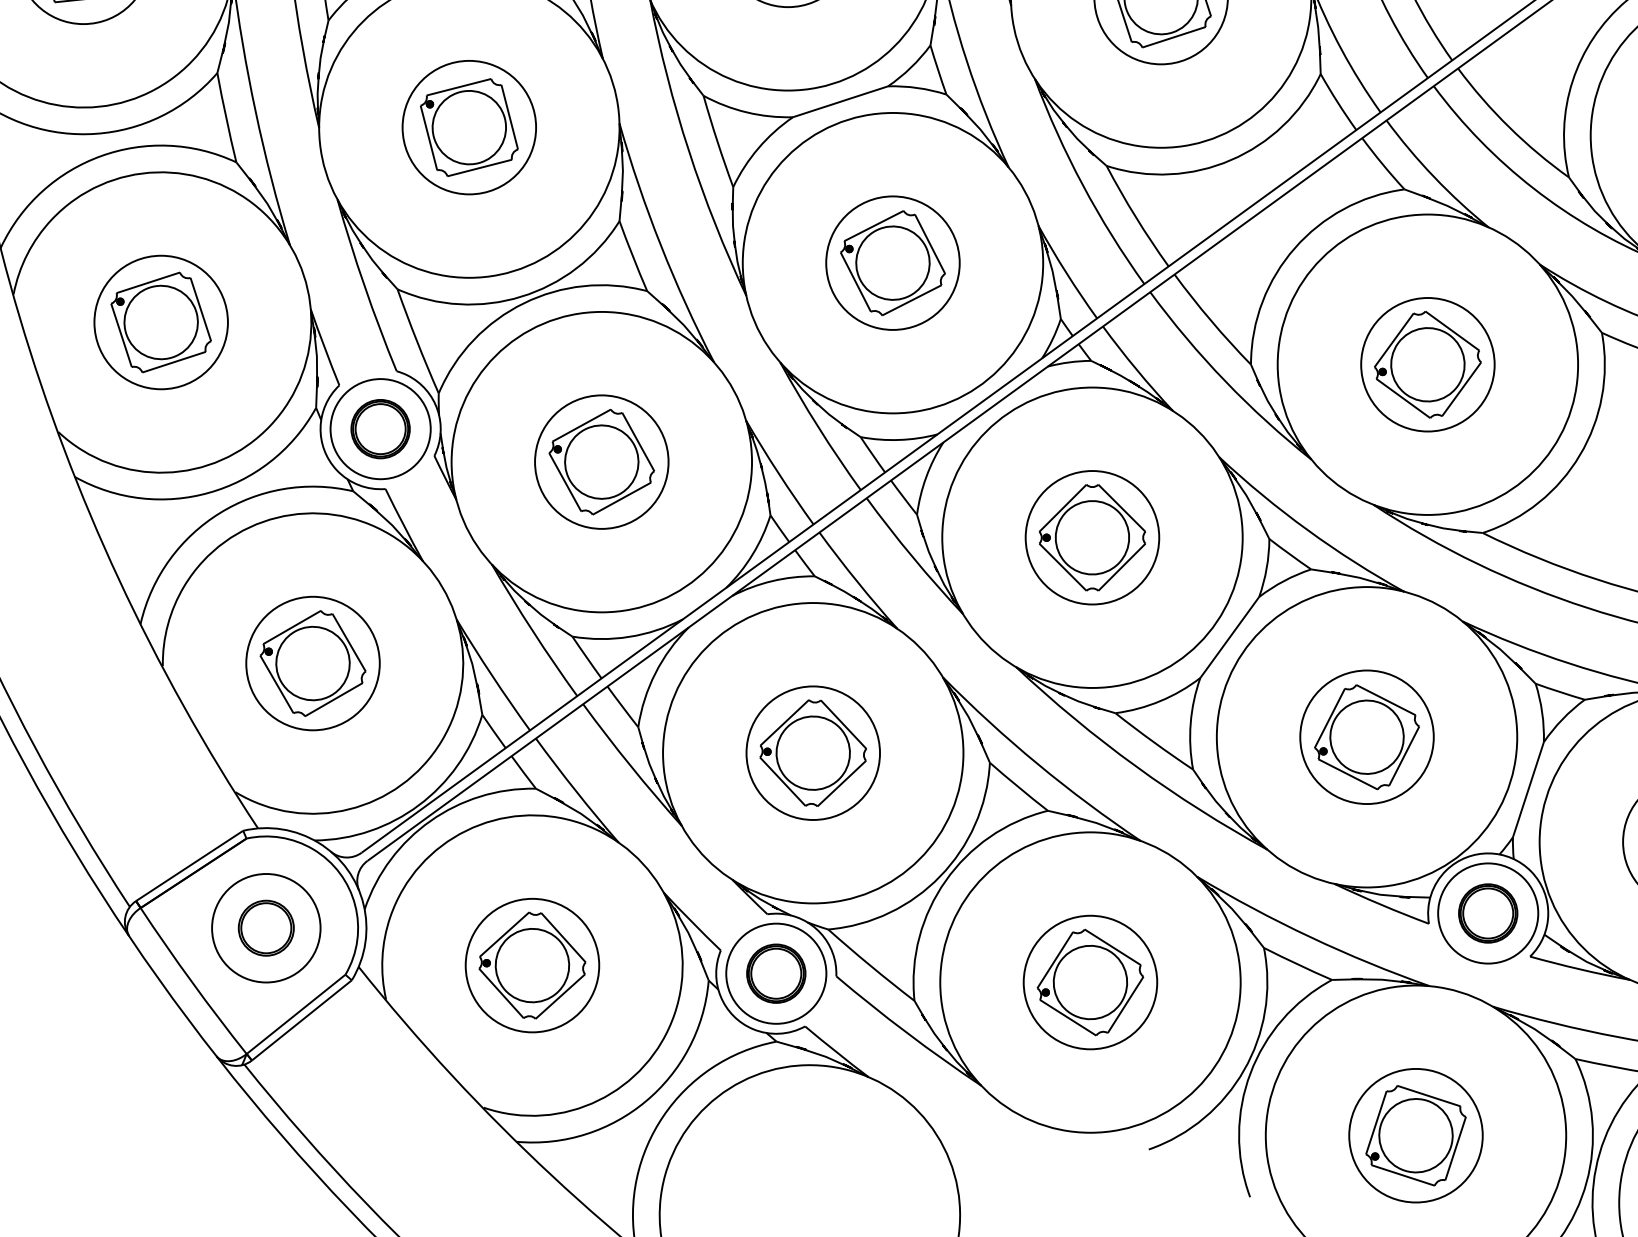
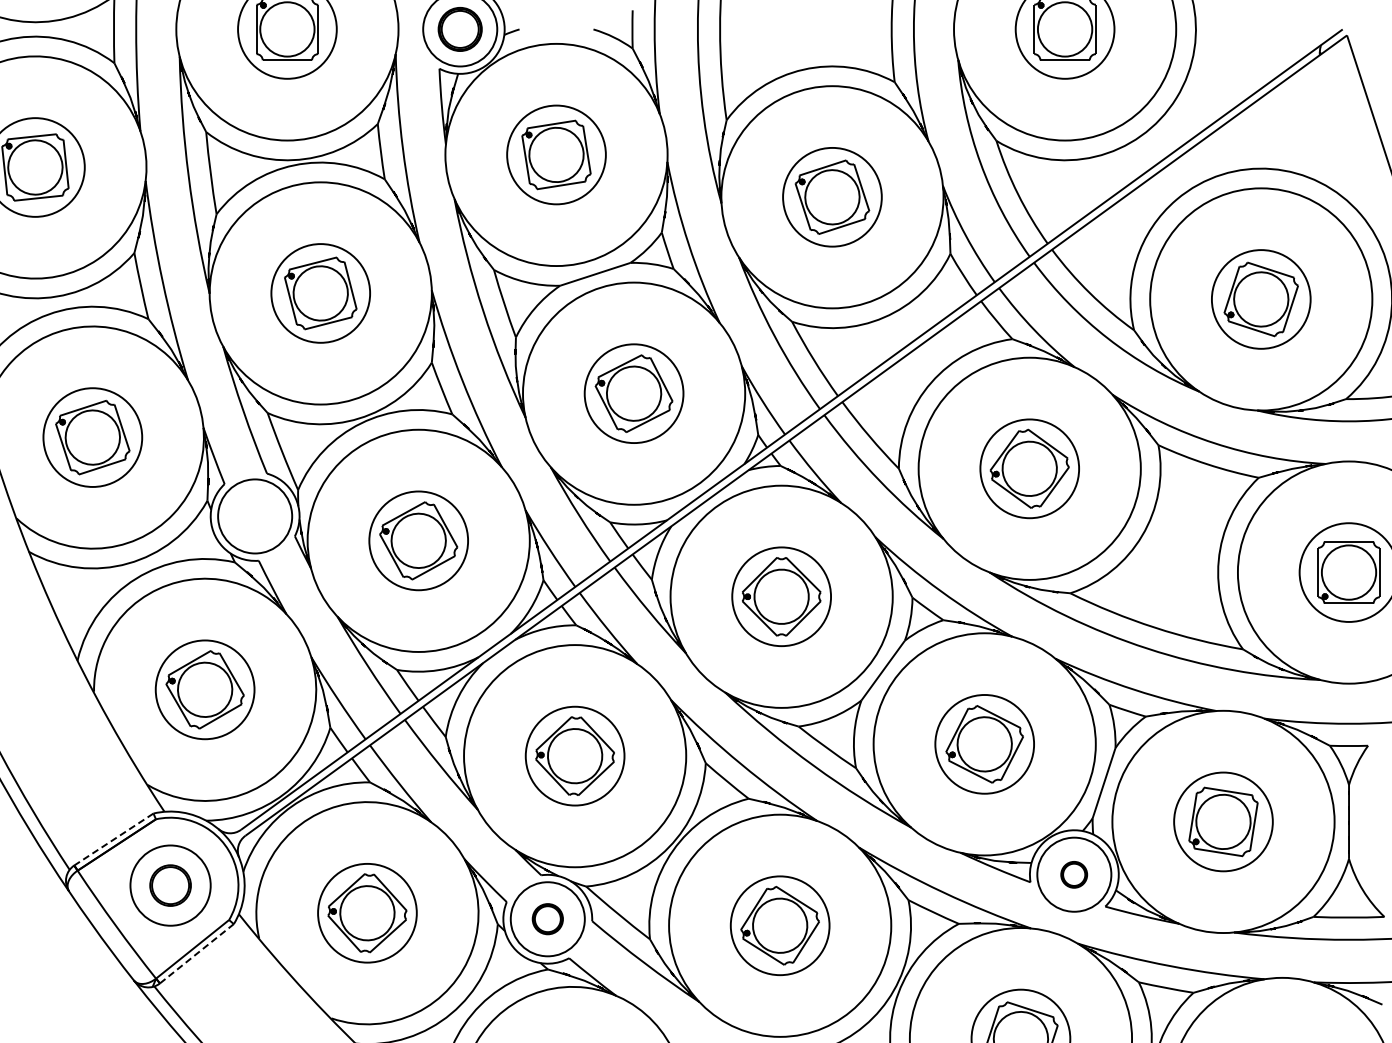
part: (379, 429) -> (254, 516), removed
line: (189, 865) -> (113, 839), solid -> dashed
part: (1487, 913) -> (1073, 874), size x0.6
part: (775, 972) -> (547, 918), size x0.7
line: (302, 1020) -> (197, 953), solid -> dashed

